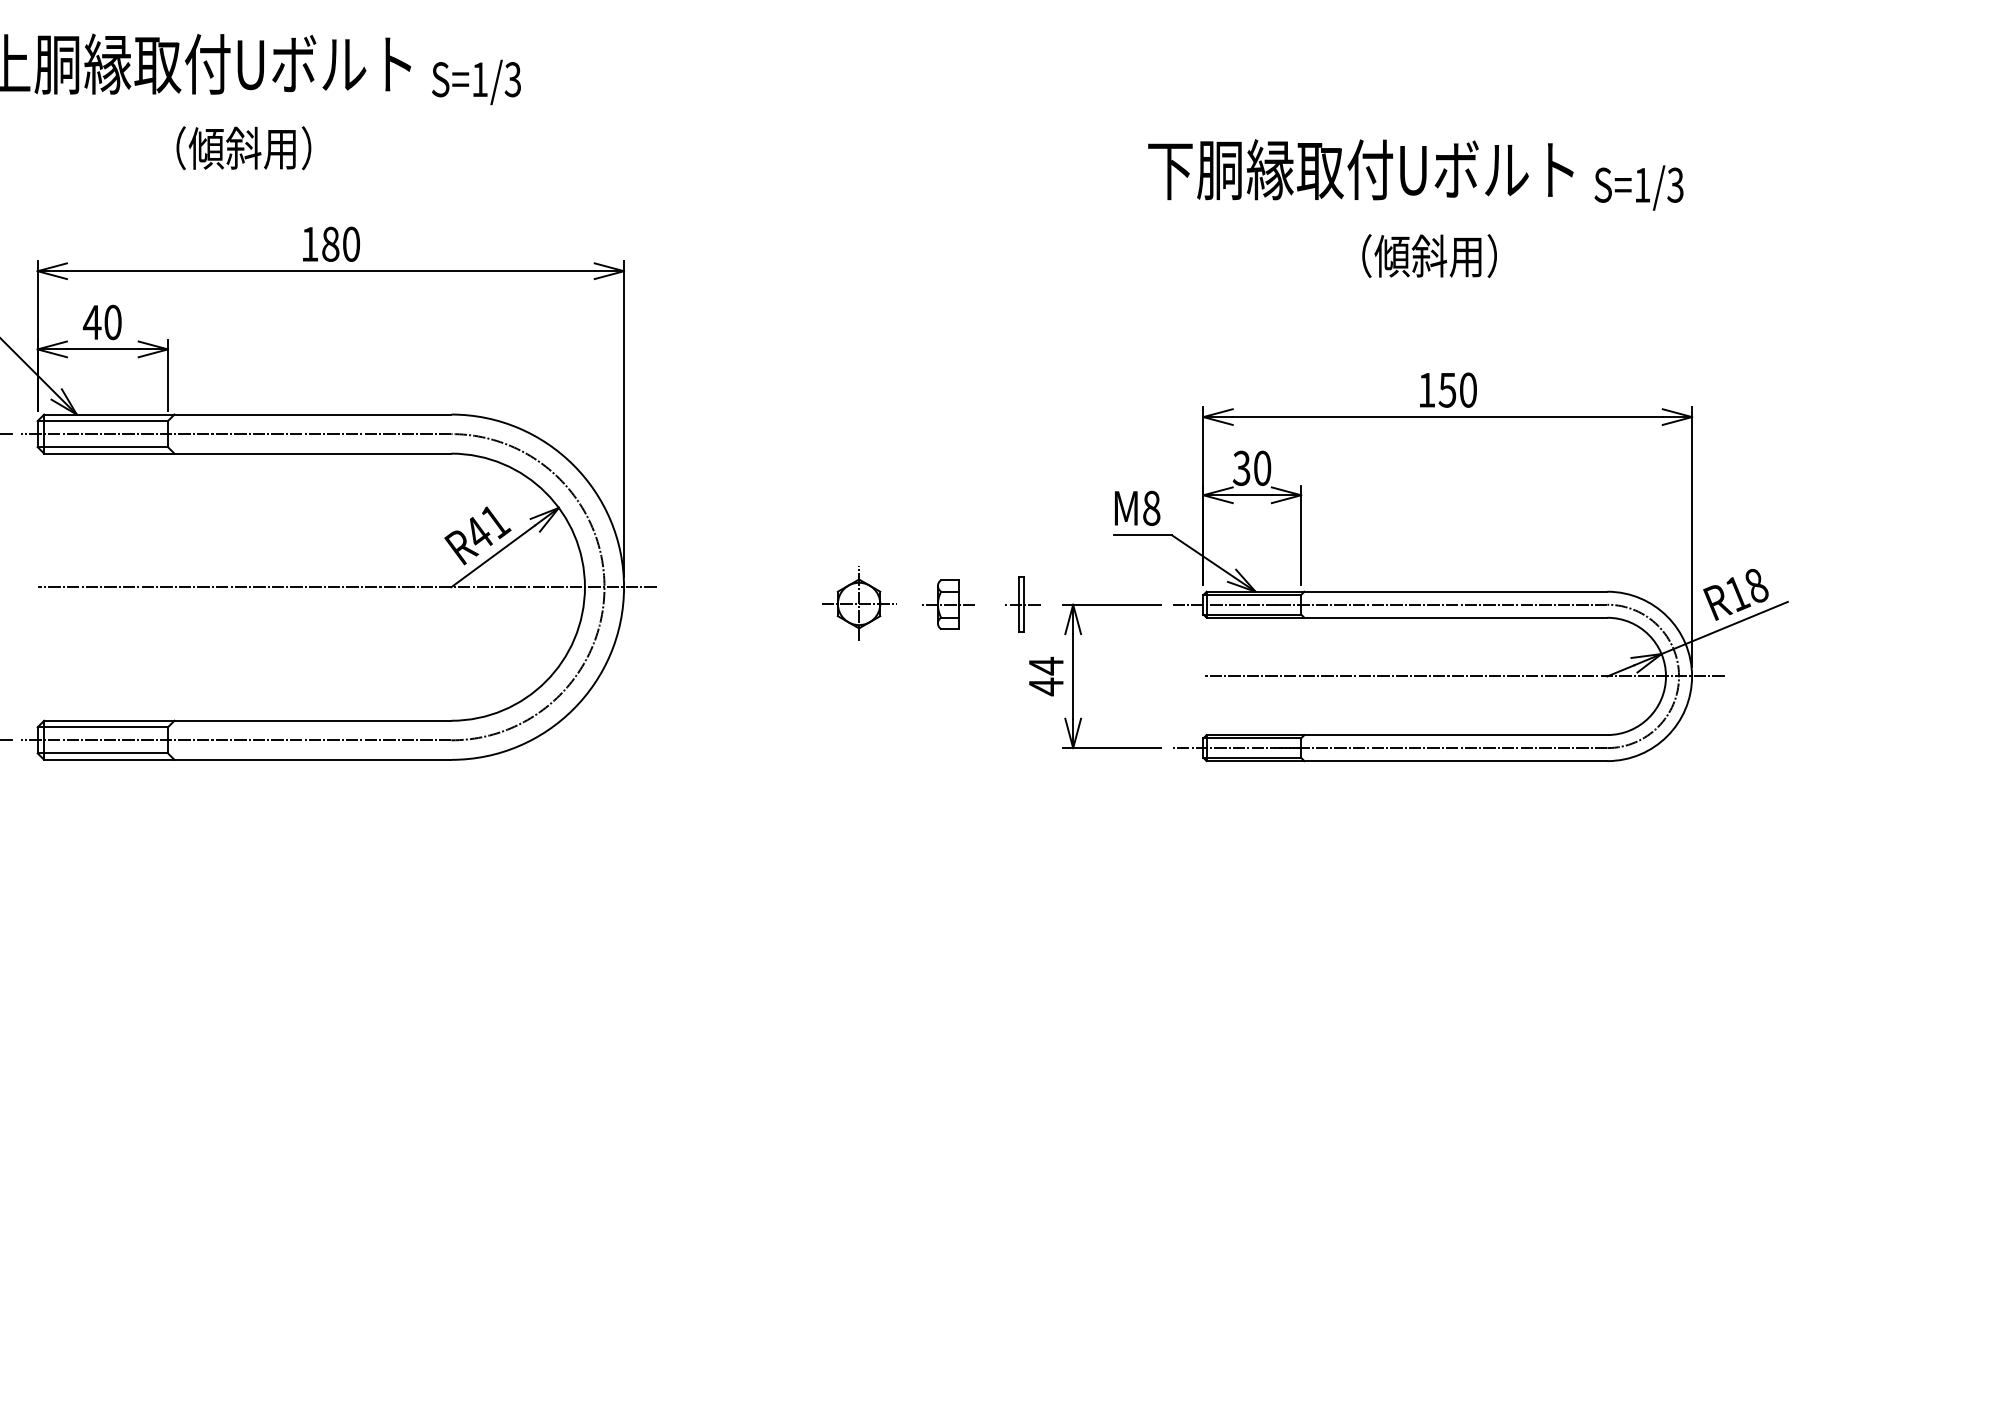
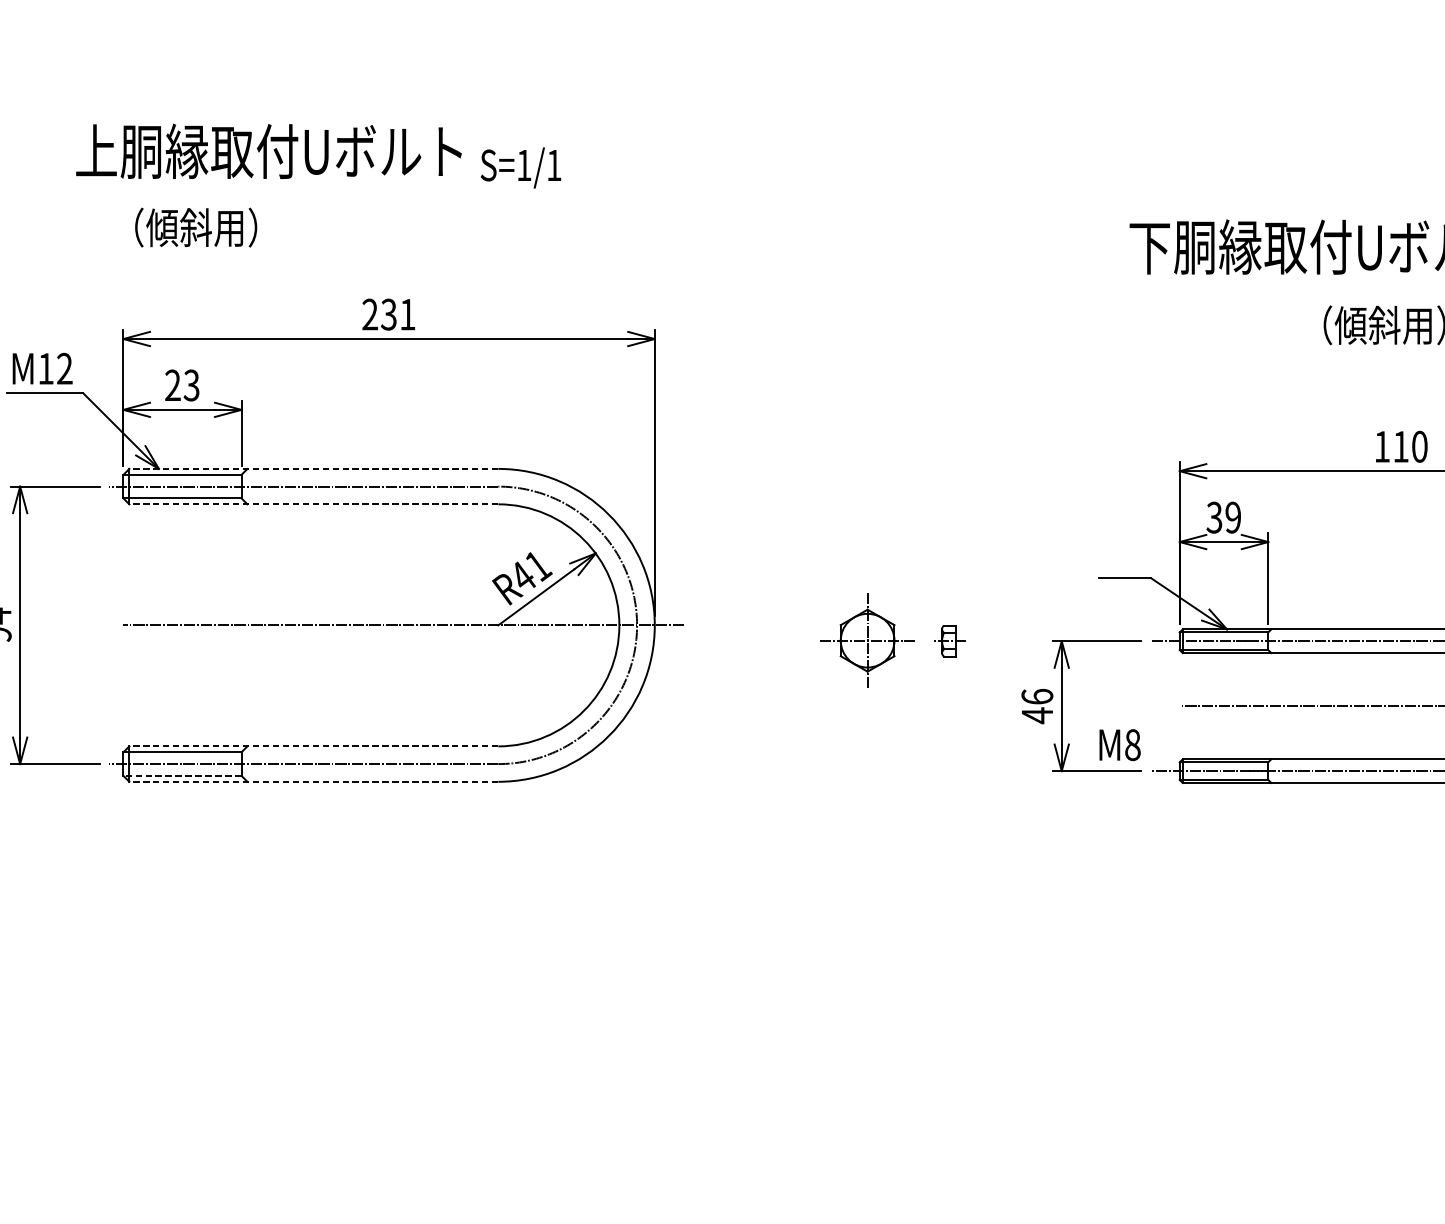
text: (512, 79) -> (553, 165), S=1/3 -> S=1/1
text: (243, 148) -> (195, 227), moved
text: (330, 243) -> (388, 313), 180 -> 231
text: (101, 322) -> (181, 385), 40 -> 23
text: (1447, 390) -> (1400, 447), 150 -> 110
line: (247, 414) -> (313, 468), solid -> dashed
line: (247, 453) -> (313, 504), solid -> dashed
text: (1262, 467) -> (1233, 516), 30 -> 39
text: (1137, 507) -> (1120, 744), moved
part: (859, 603) -> (868, 640), size x1.4
part: (948, 604) -> (948, 641), size x0.7
part: (1022, 604) -> (1015, 641), removed
text: (1045, 665) -> (1036, 696), 44 -> 46
line: (247, 720) -> (313, 746), solid -> dashed
line: (102, 753) -> (182, 776), solid -> dashed
line: (247, 759) -> (313, 781), solid -> dashed

